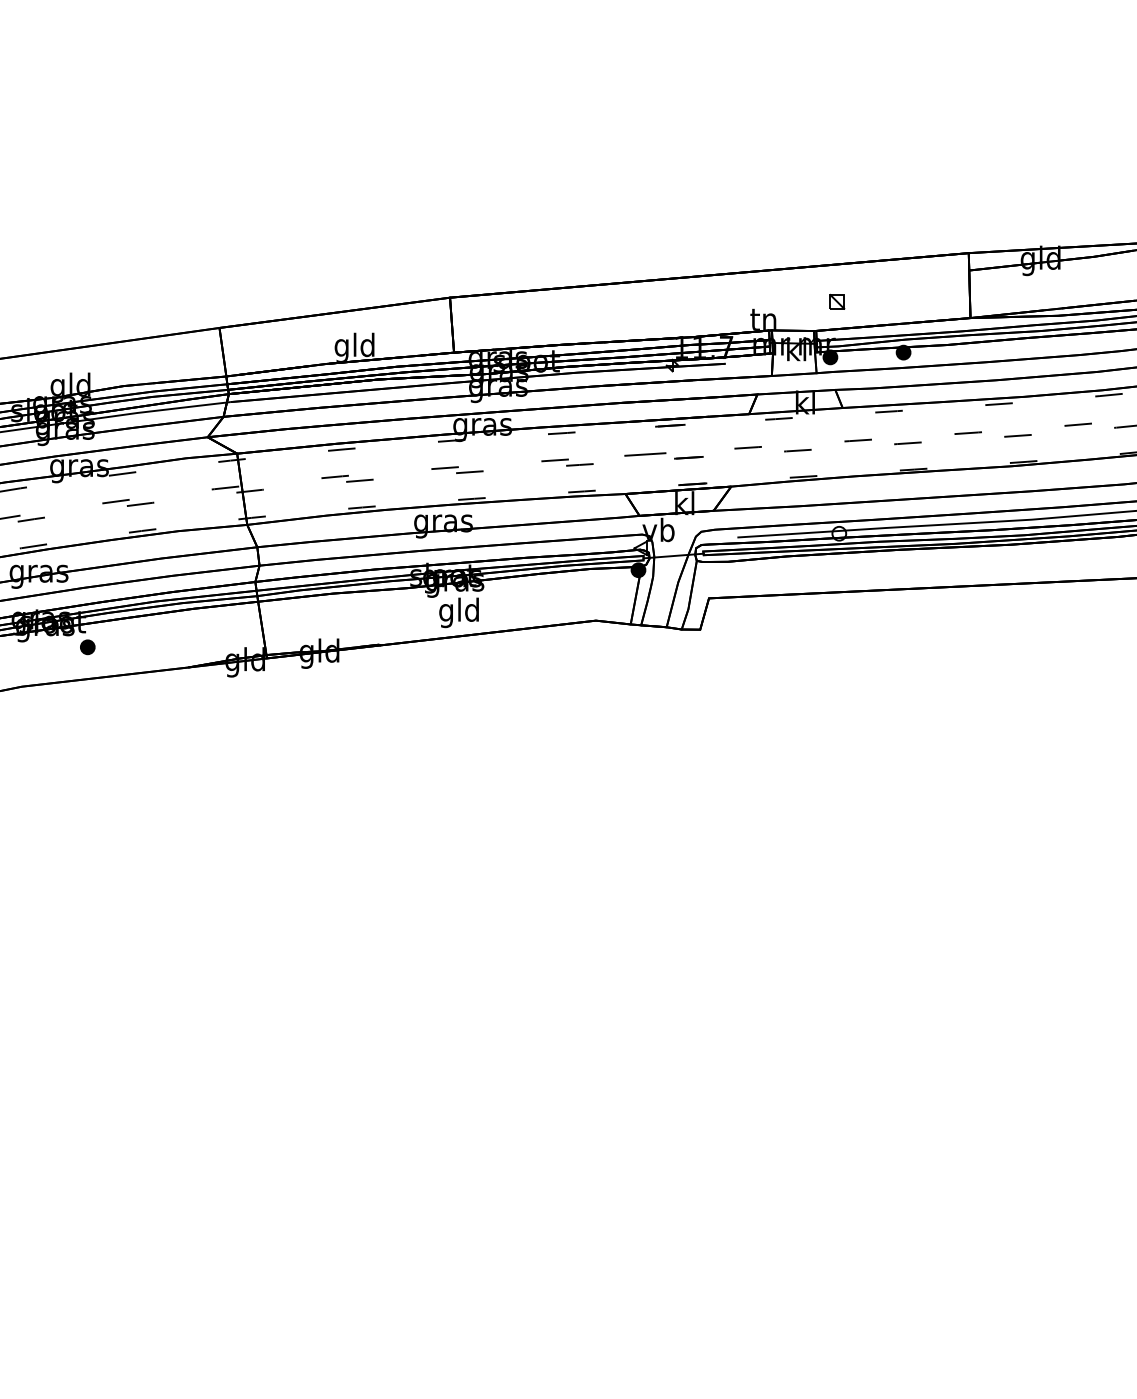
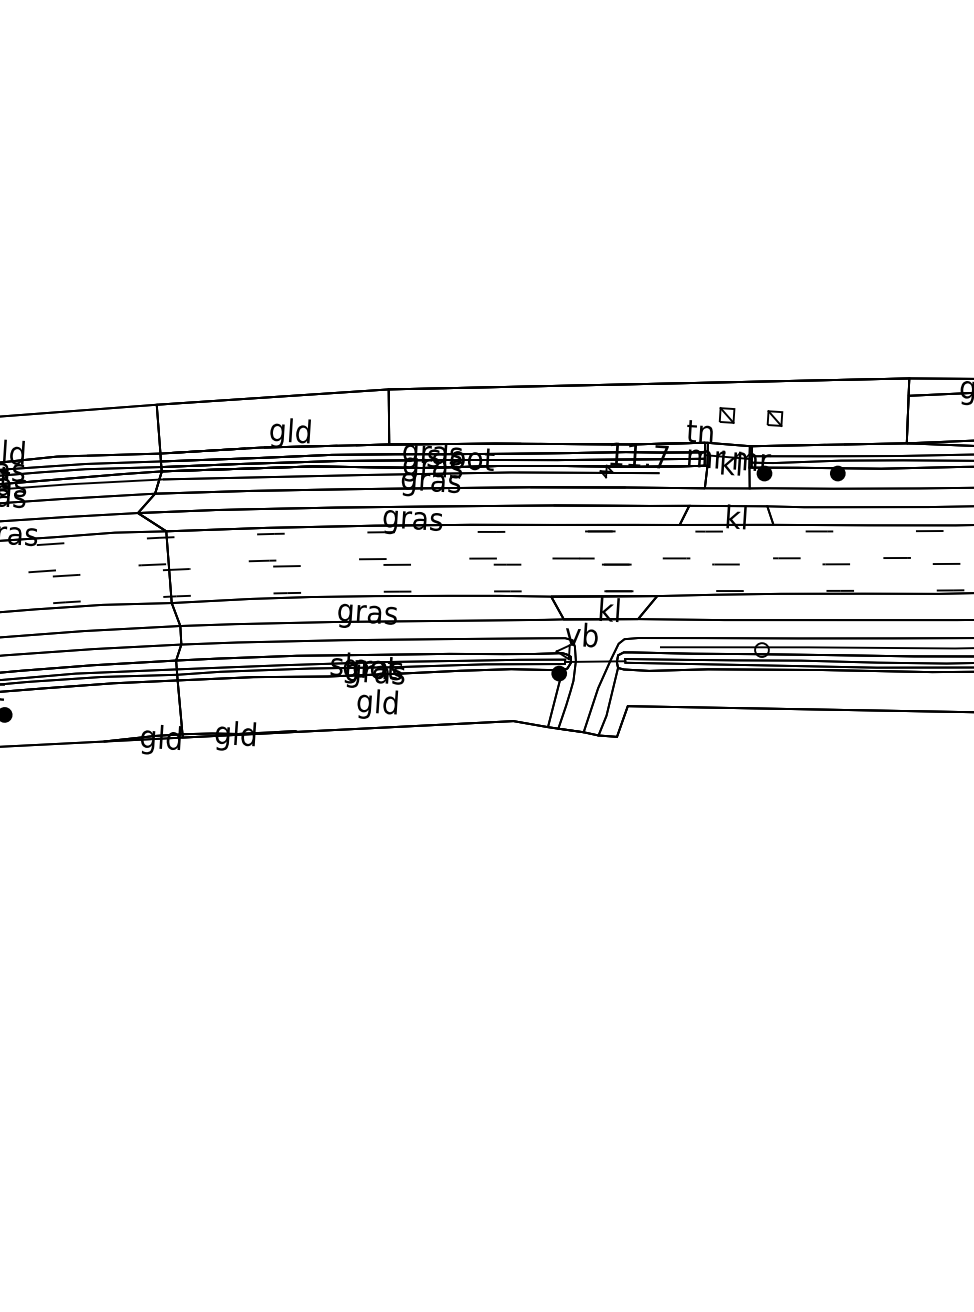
part: (789, 301) -> (727, 415), added

